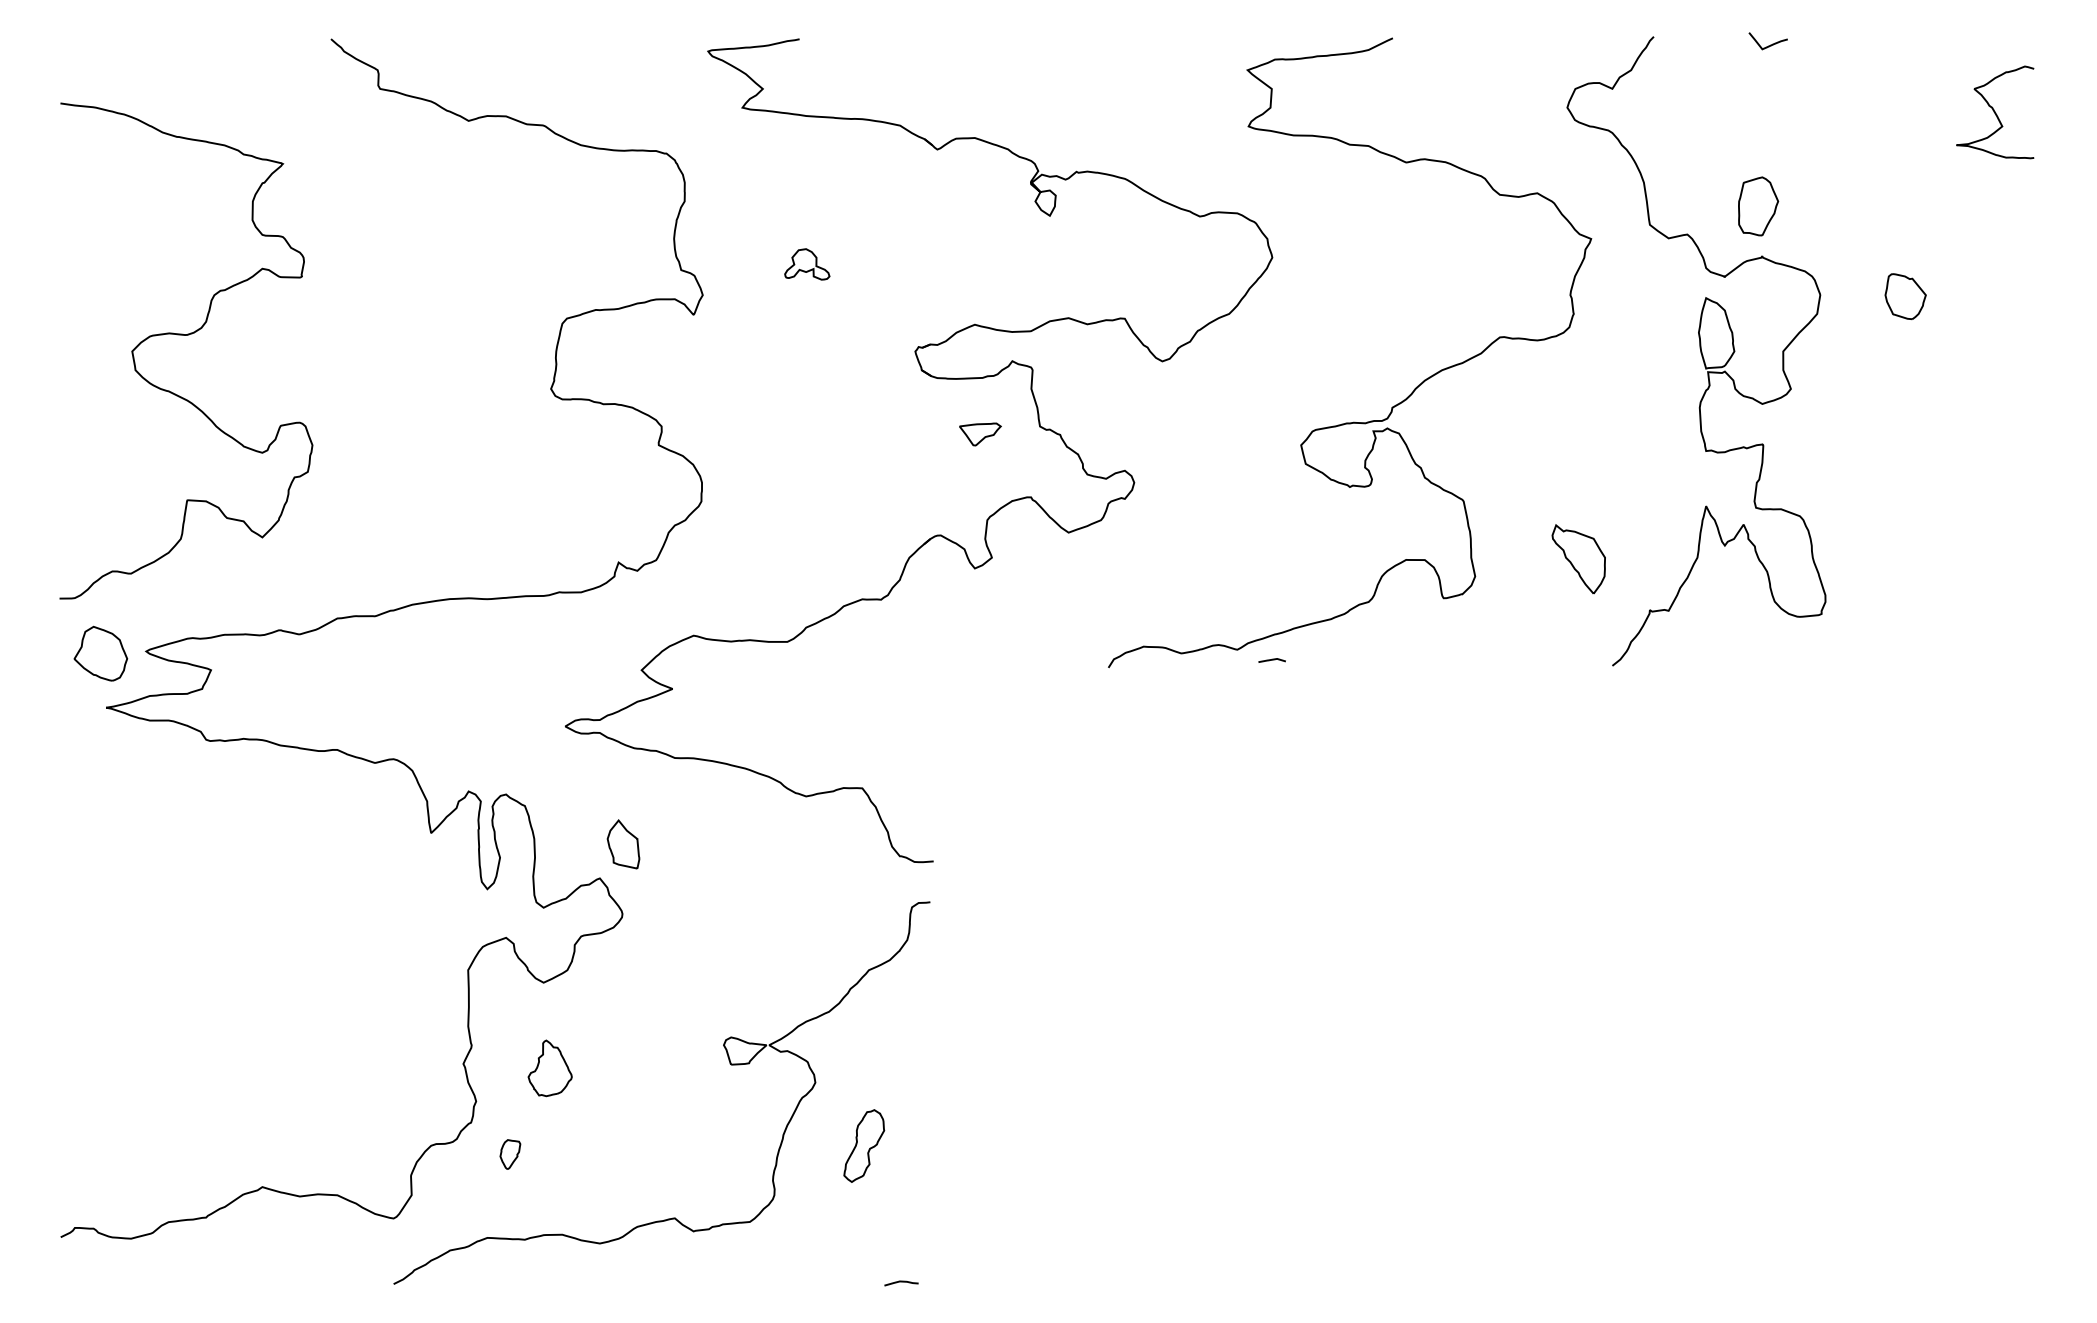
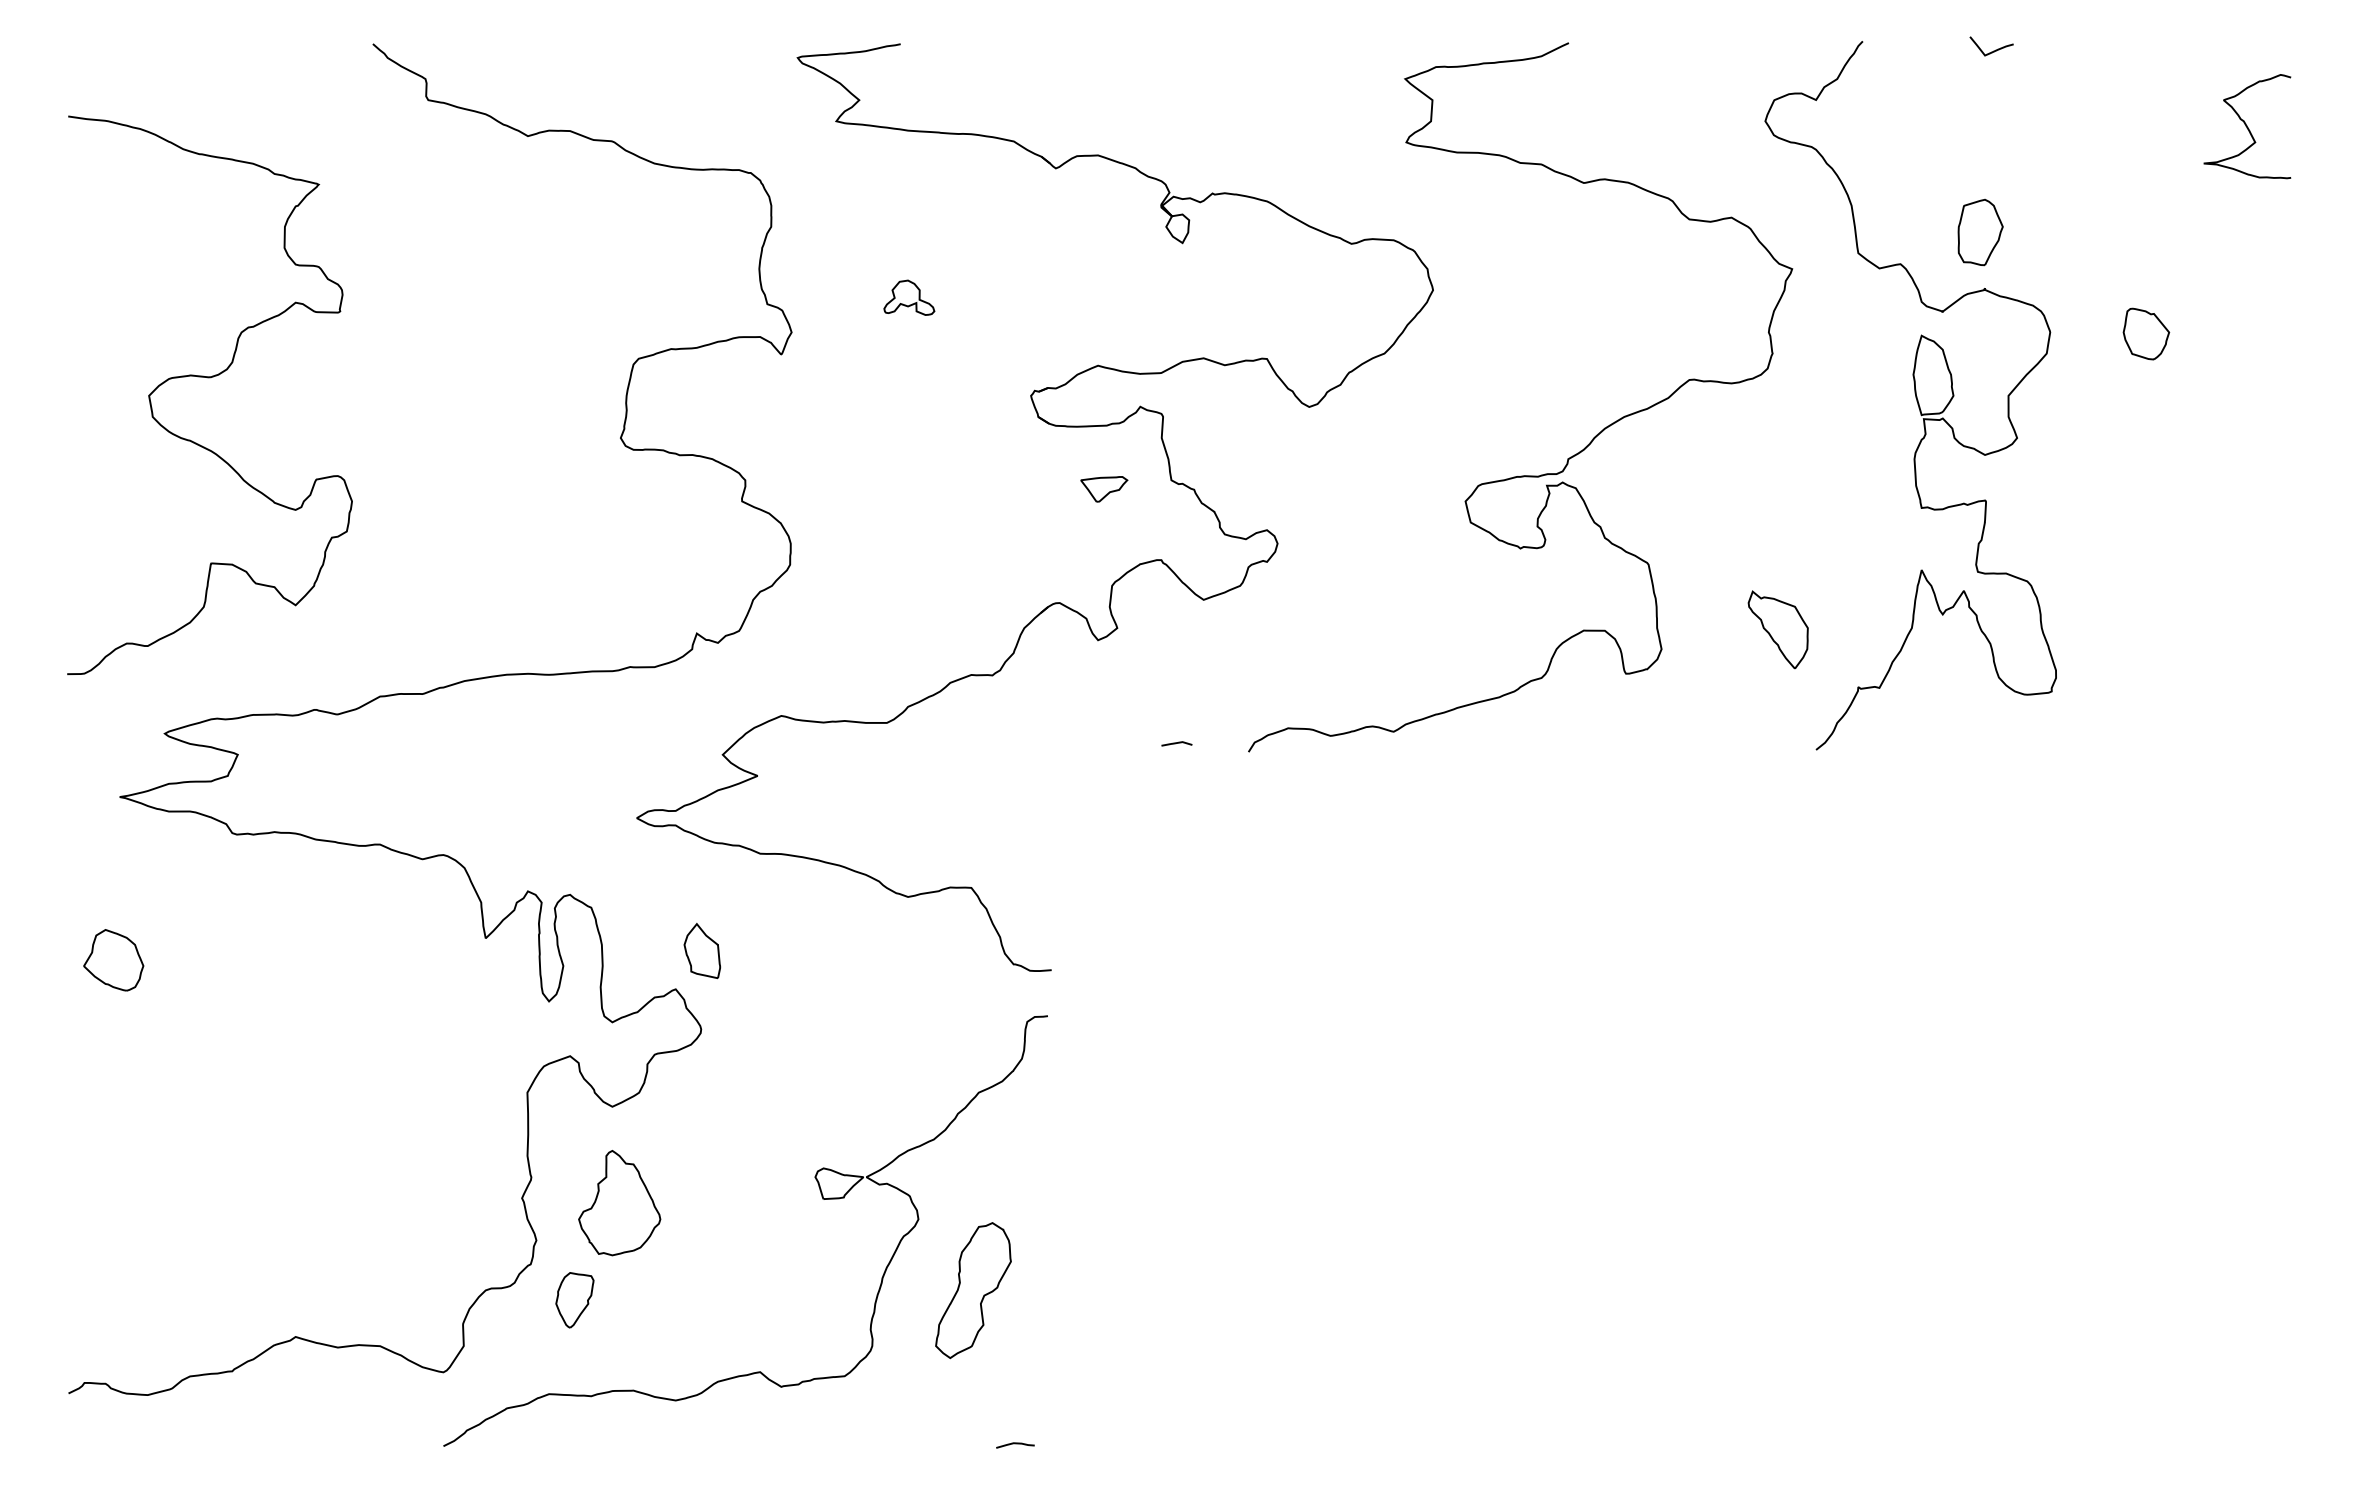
part: (100, 653) -> (113, 960), moved
line: (1271, 660) -> (1176, 743), moved
part: (549, 1068) -> (619, 1203), size x1.67
part: (864, 1145) -> (973, 1290), size x1.67
part: (509, 1154) -> (574, 1300), size x1.67

